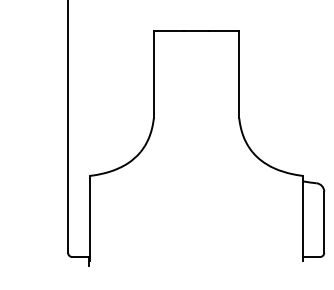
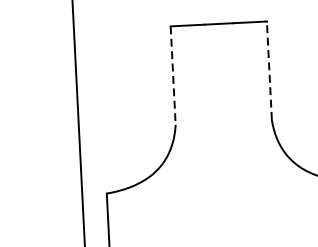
line: (153, 74) -> (172, 75), solid -> dashed
line: (239, 74) -> (269, 70), solid -> dashed

